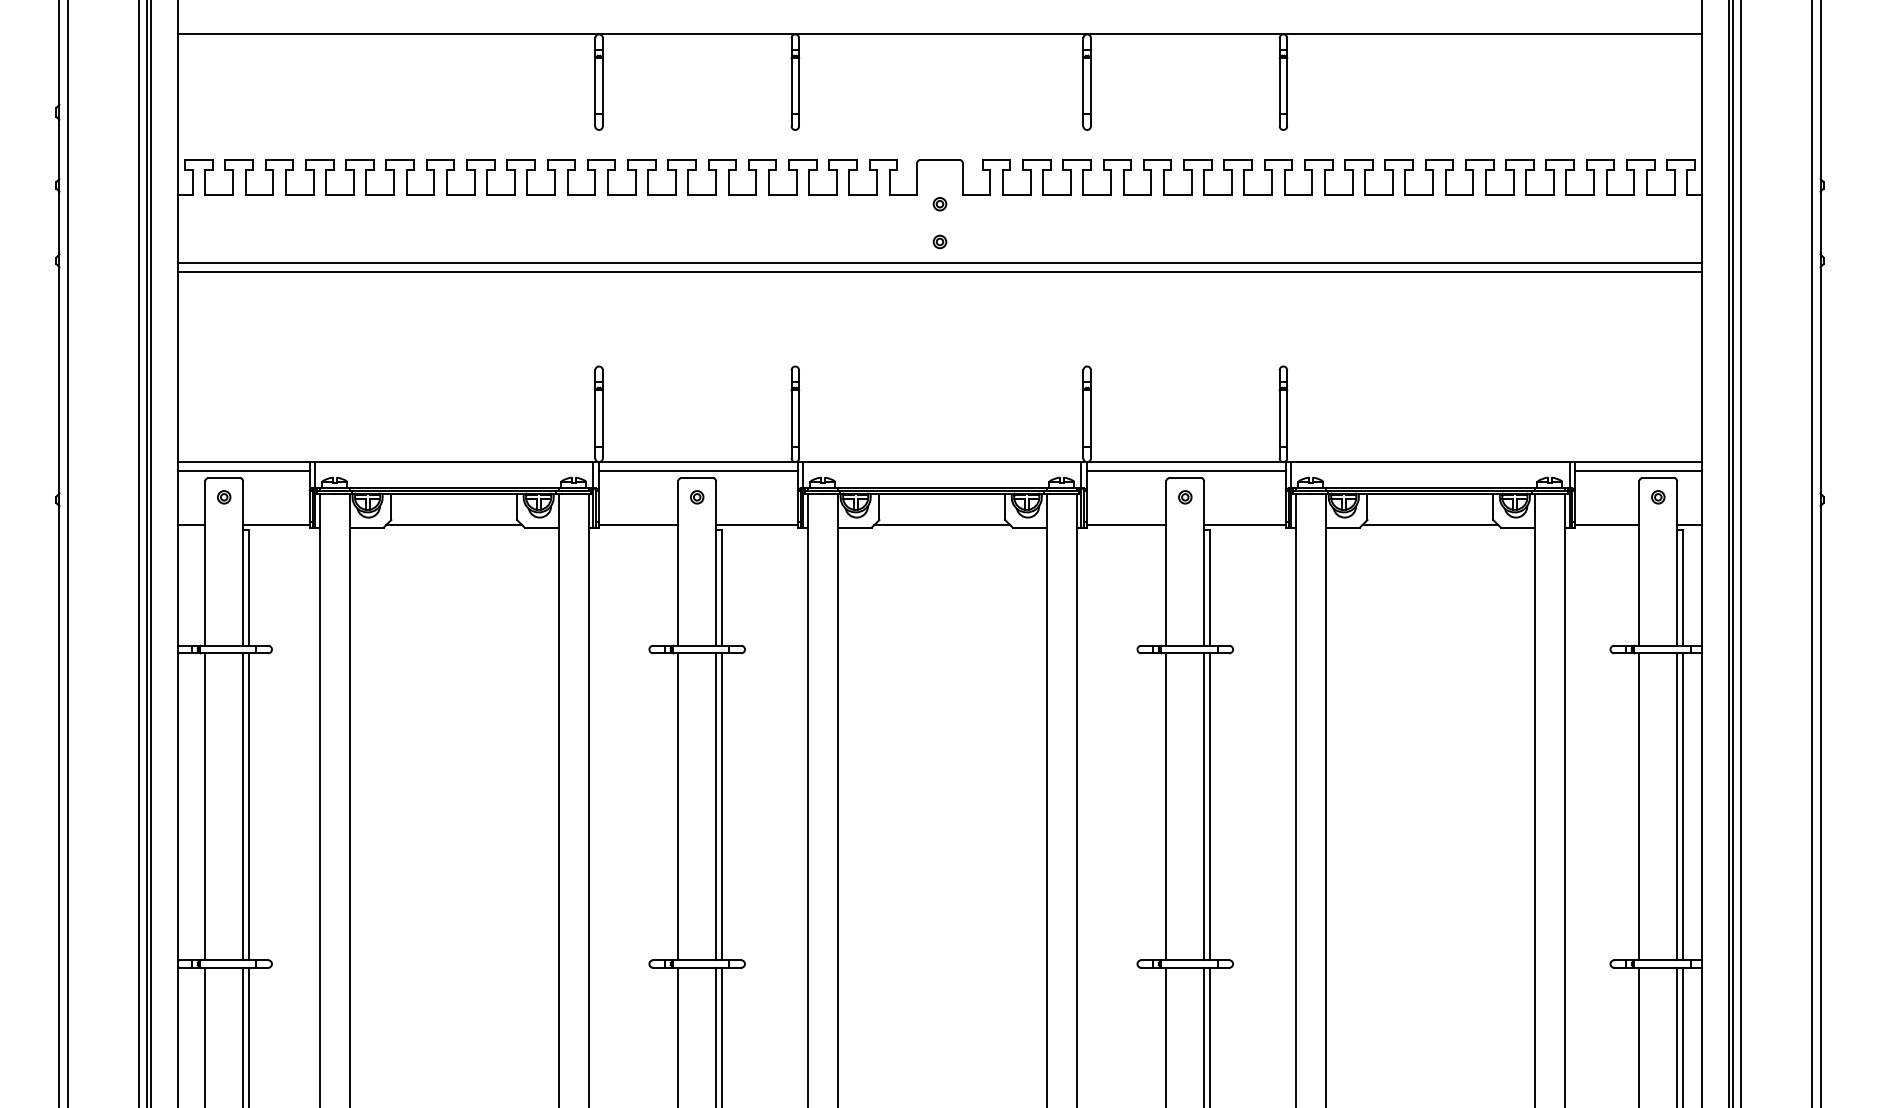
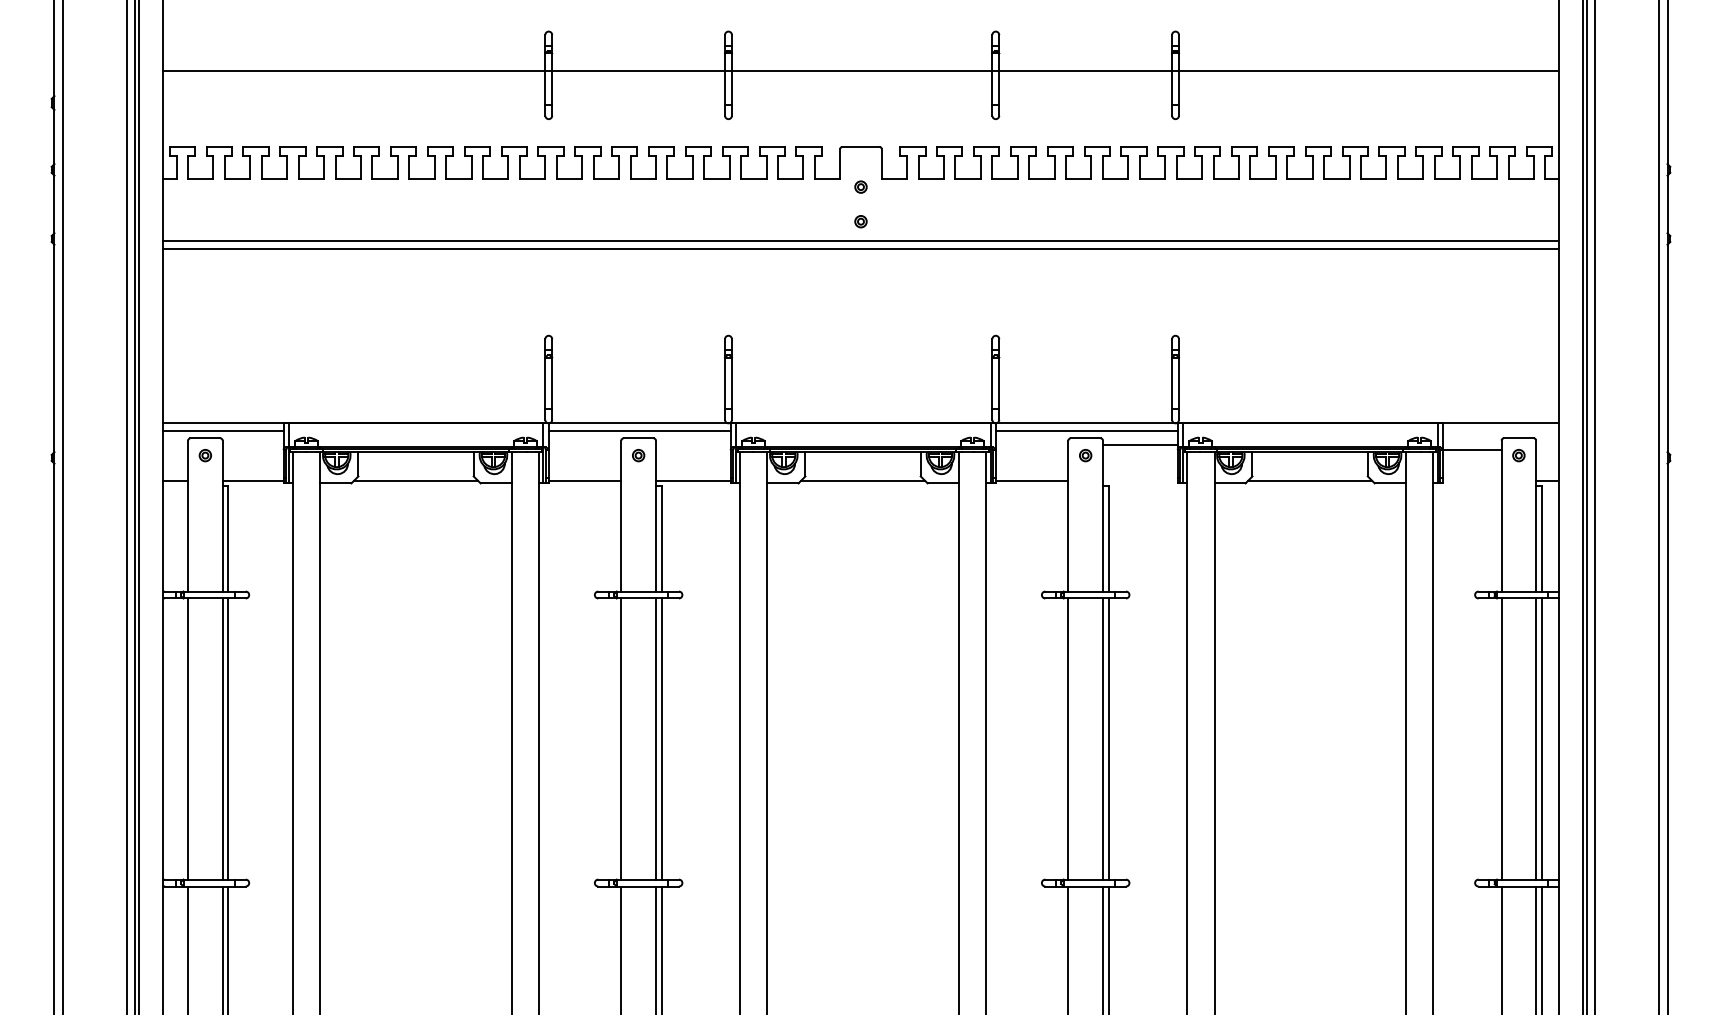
line: (939, 34) -> (860, 71), moved
line: (1638, 470) -> (1500, 431), removed
line: (1244, 525) -> (1139, 445), moved
line: (1607, 525) -> (1472, 450), moved

